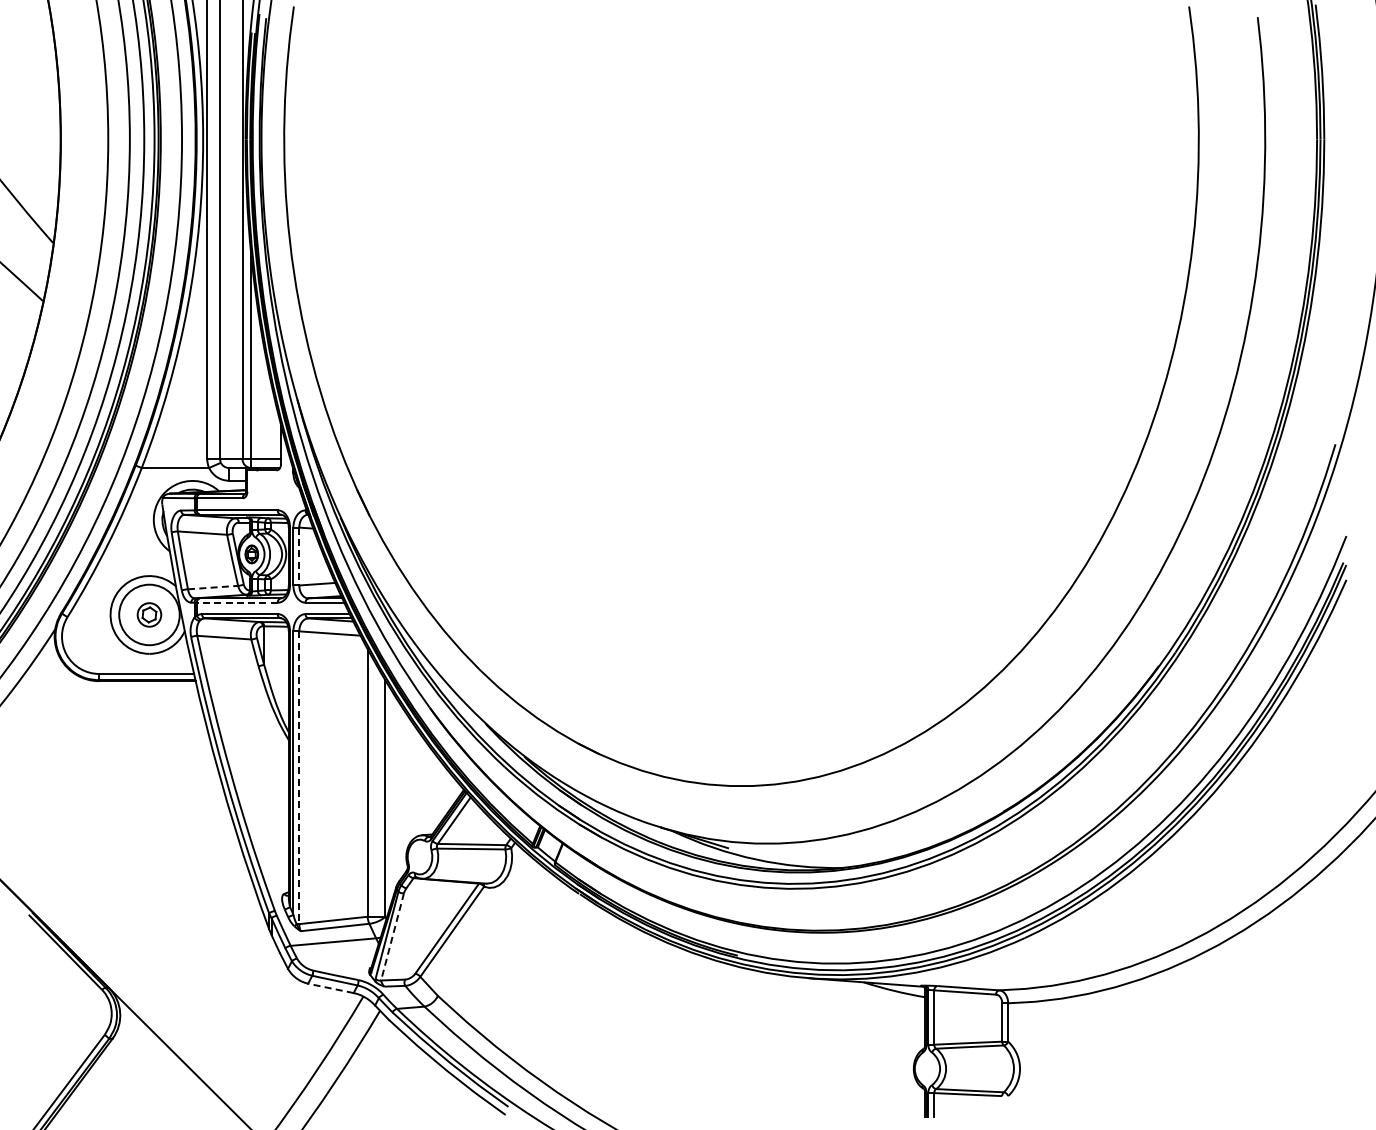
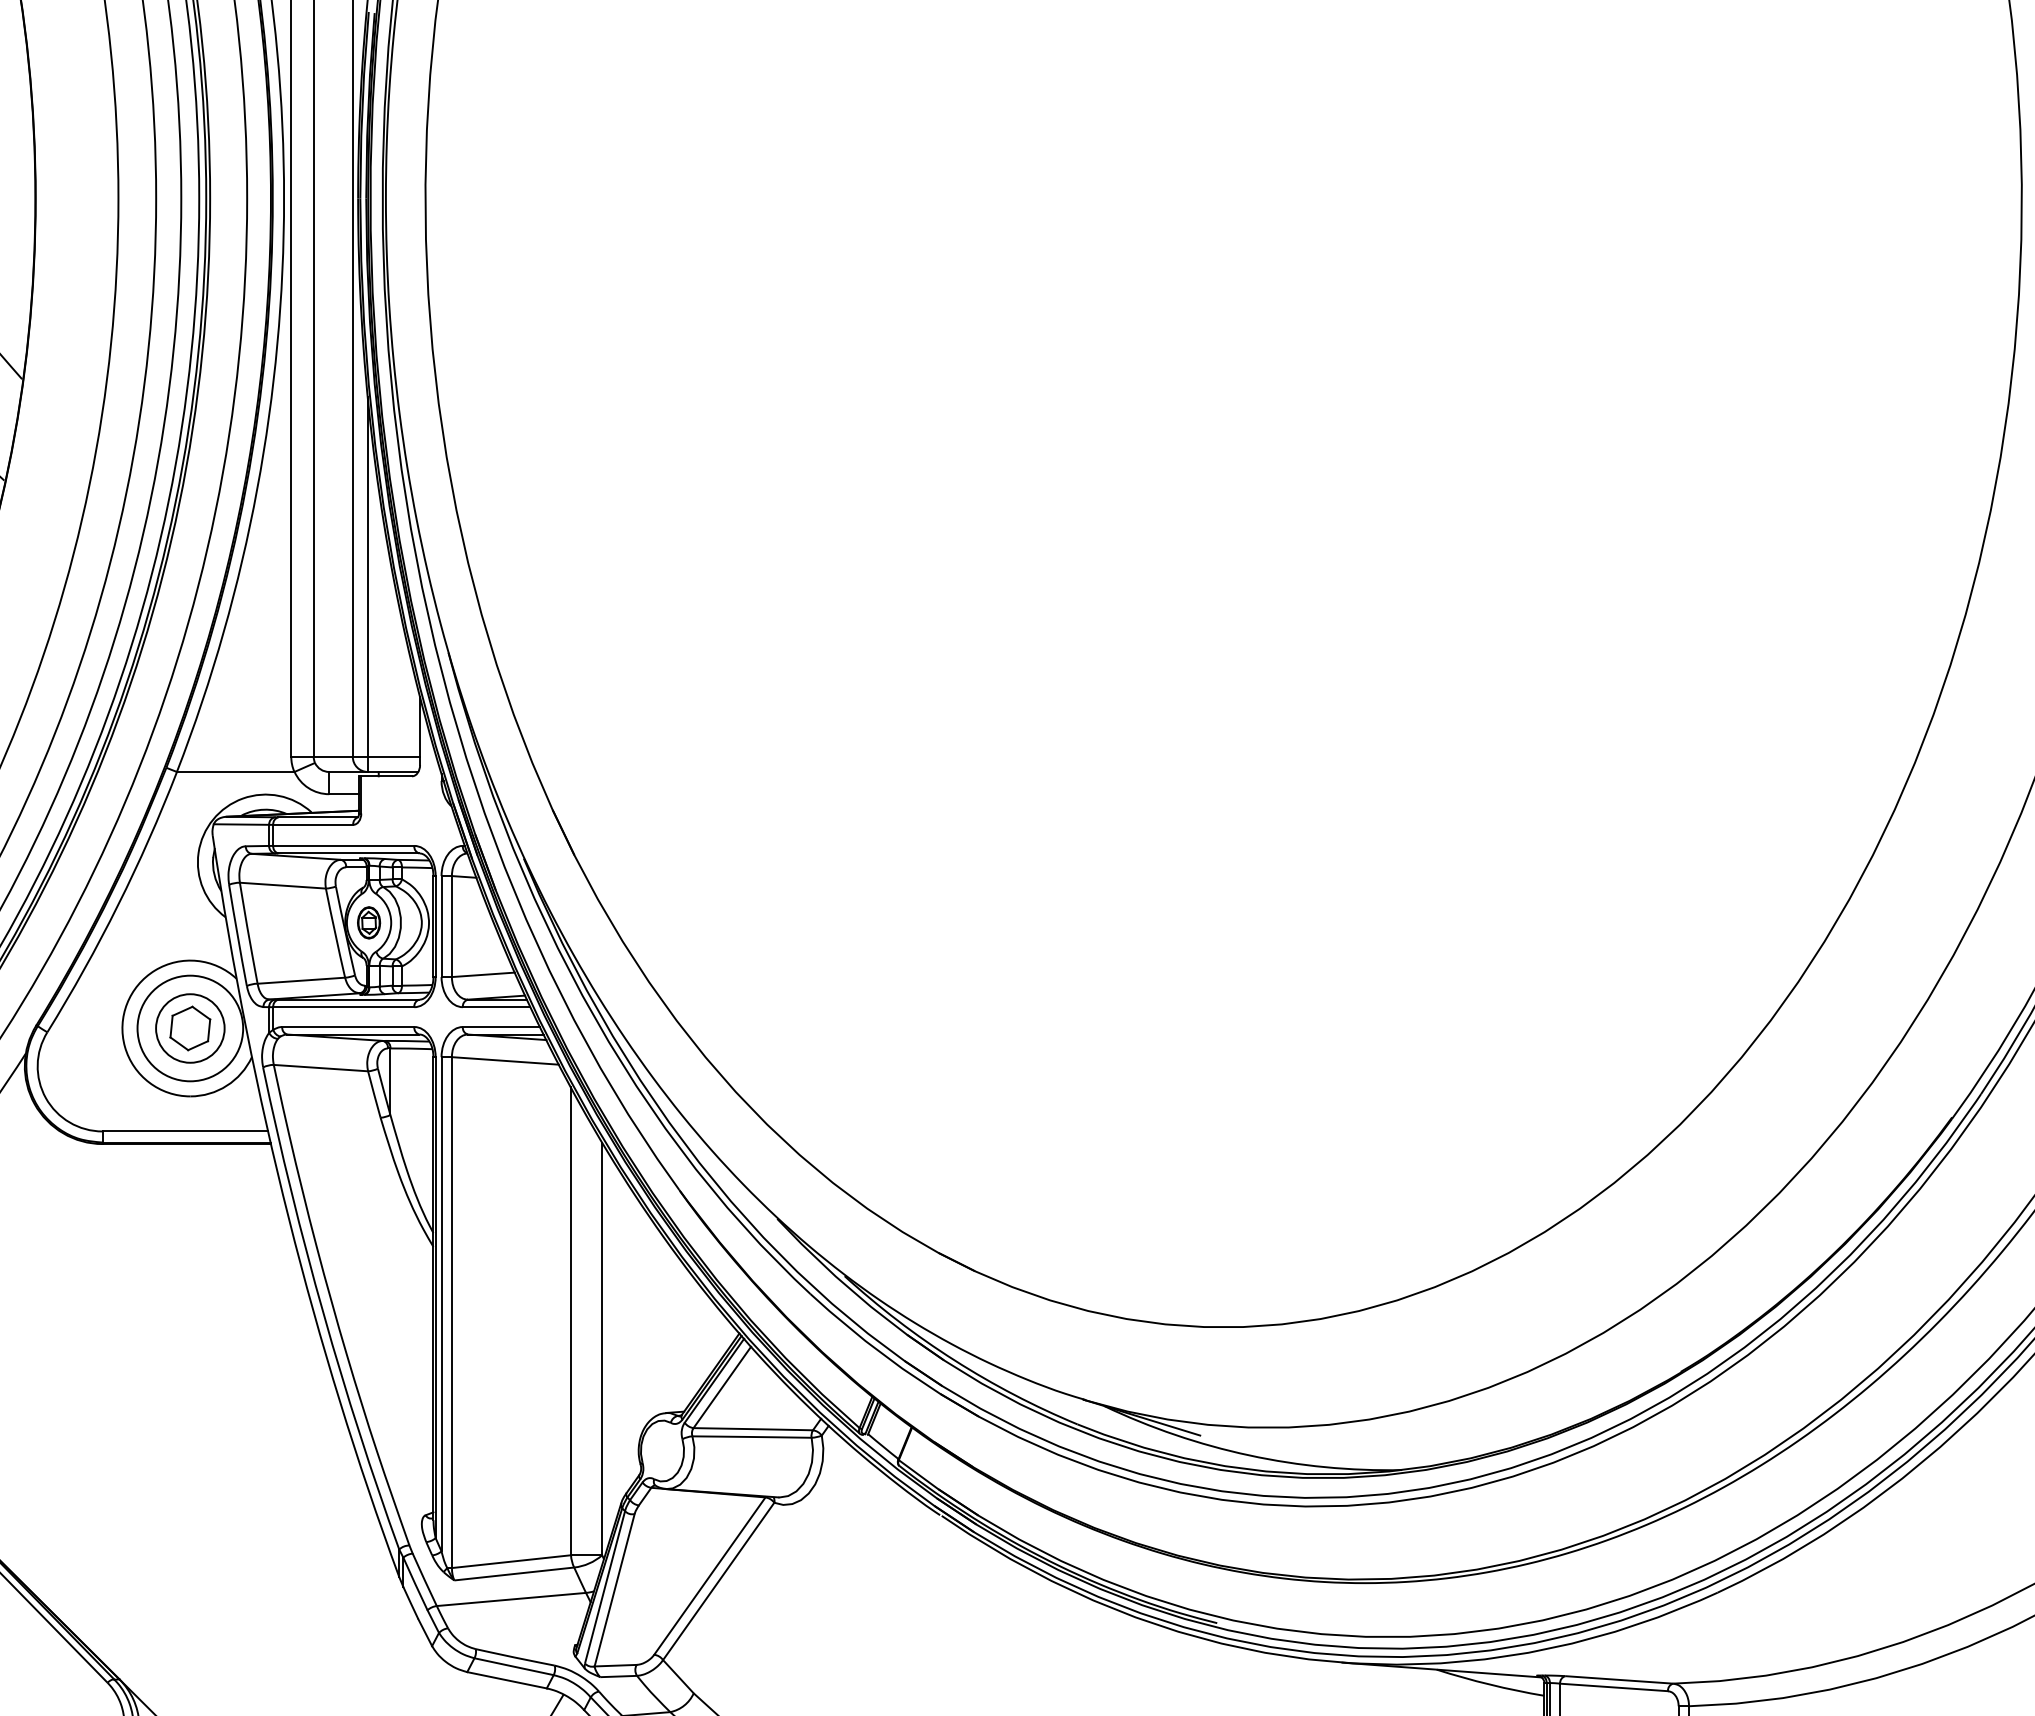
line: (299, 556) -> (452, 926), dashed -> solid
line: (212, 587) -> (300, 980), dashed -> solid
line: (236, 602) -> (342, 1006), dashed -> solid
part: (149, 614) -> (190, 1027), size x1.67
line: (299, 778) -> (452, 1313), dashed -> solid
line: (392, 937) -> (614, 1591), dashed -> solid
line: (330, 988) -> (506, 1680), dashed -> solid

